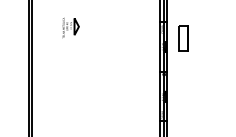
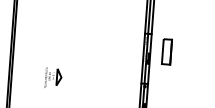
part: (70, 27) -> (52, 77), moved

